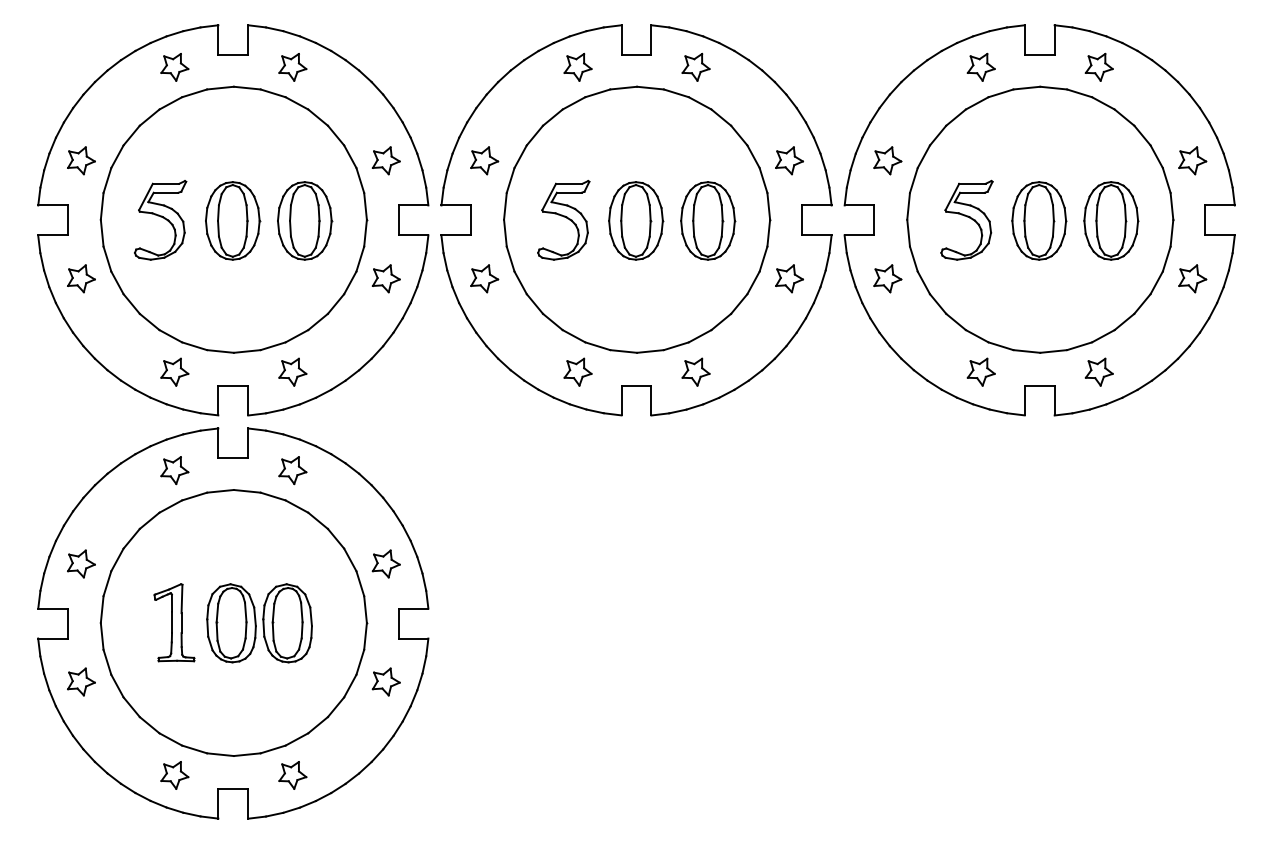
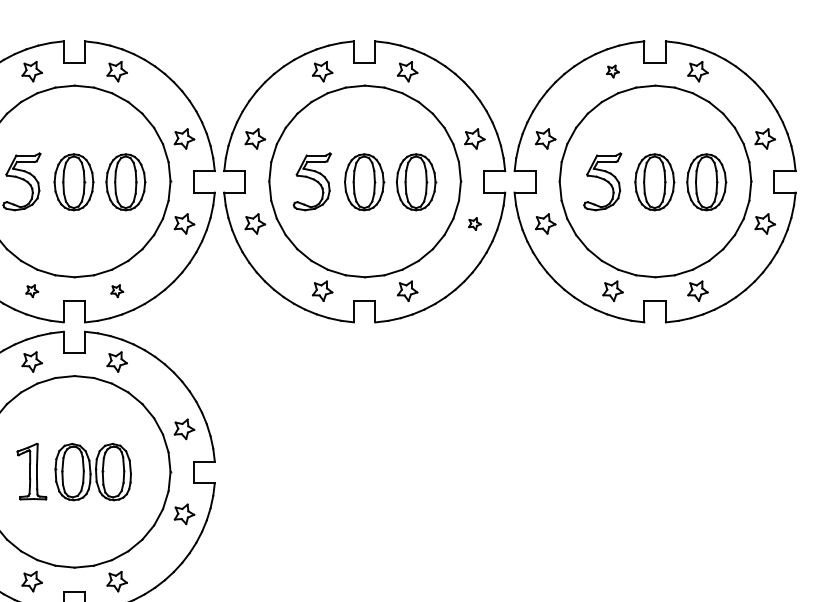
part: (980, 66) -> (612, 71), size x0.6
part: (789, 278) -> (474, 223), size x0.6
part: (174, 371) -> (31, 290), size x0.6
part: (292, 371) -> (116, 290), size x0.6

